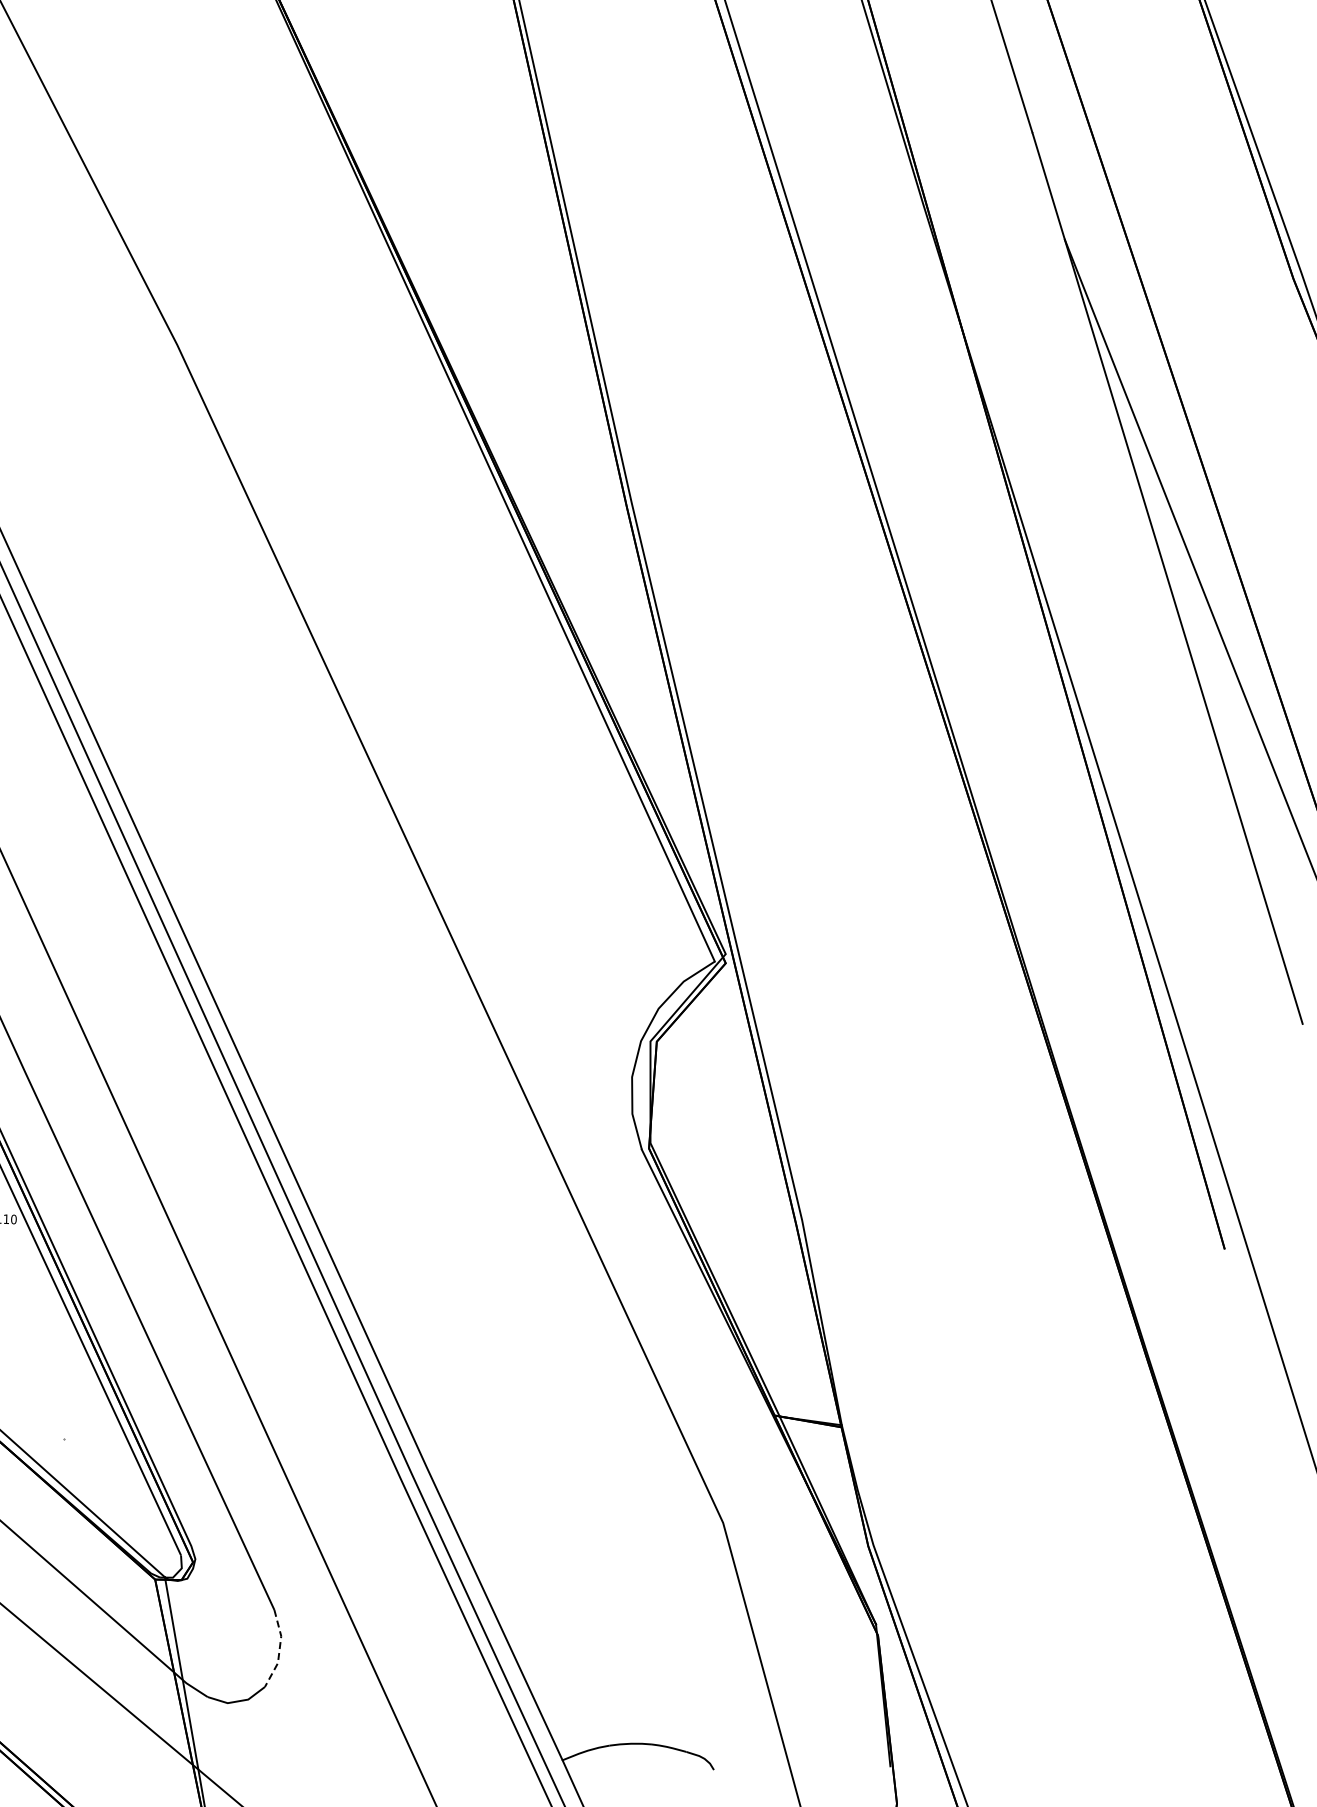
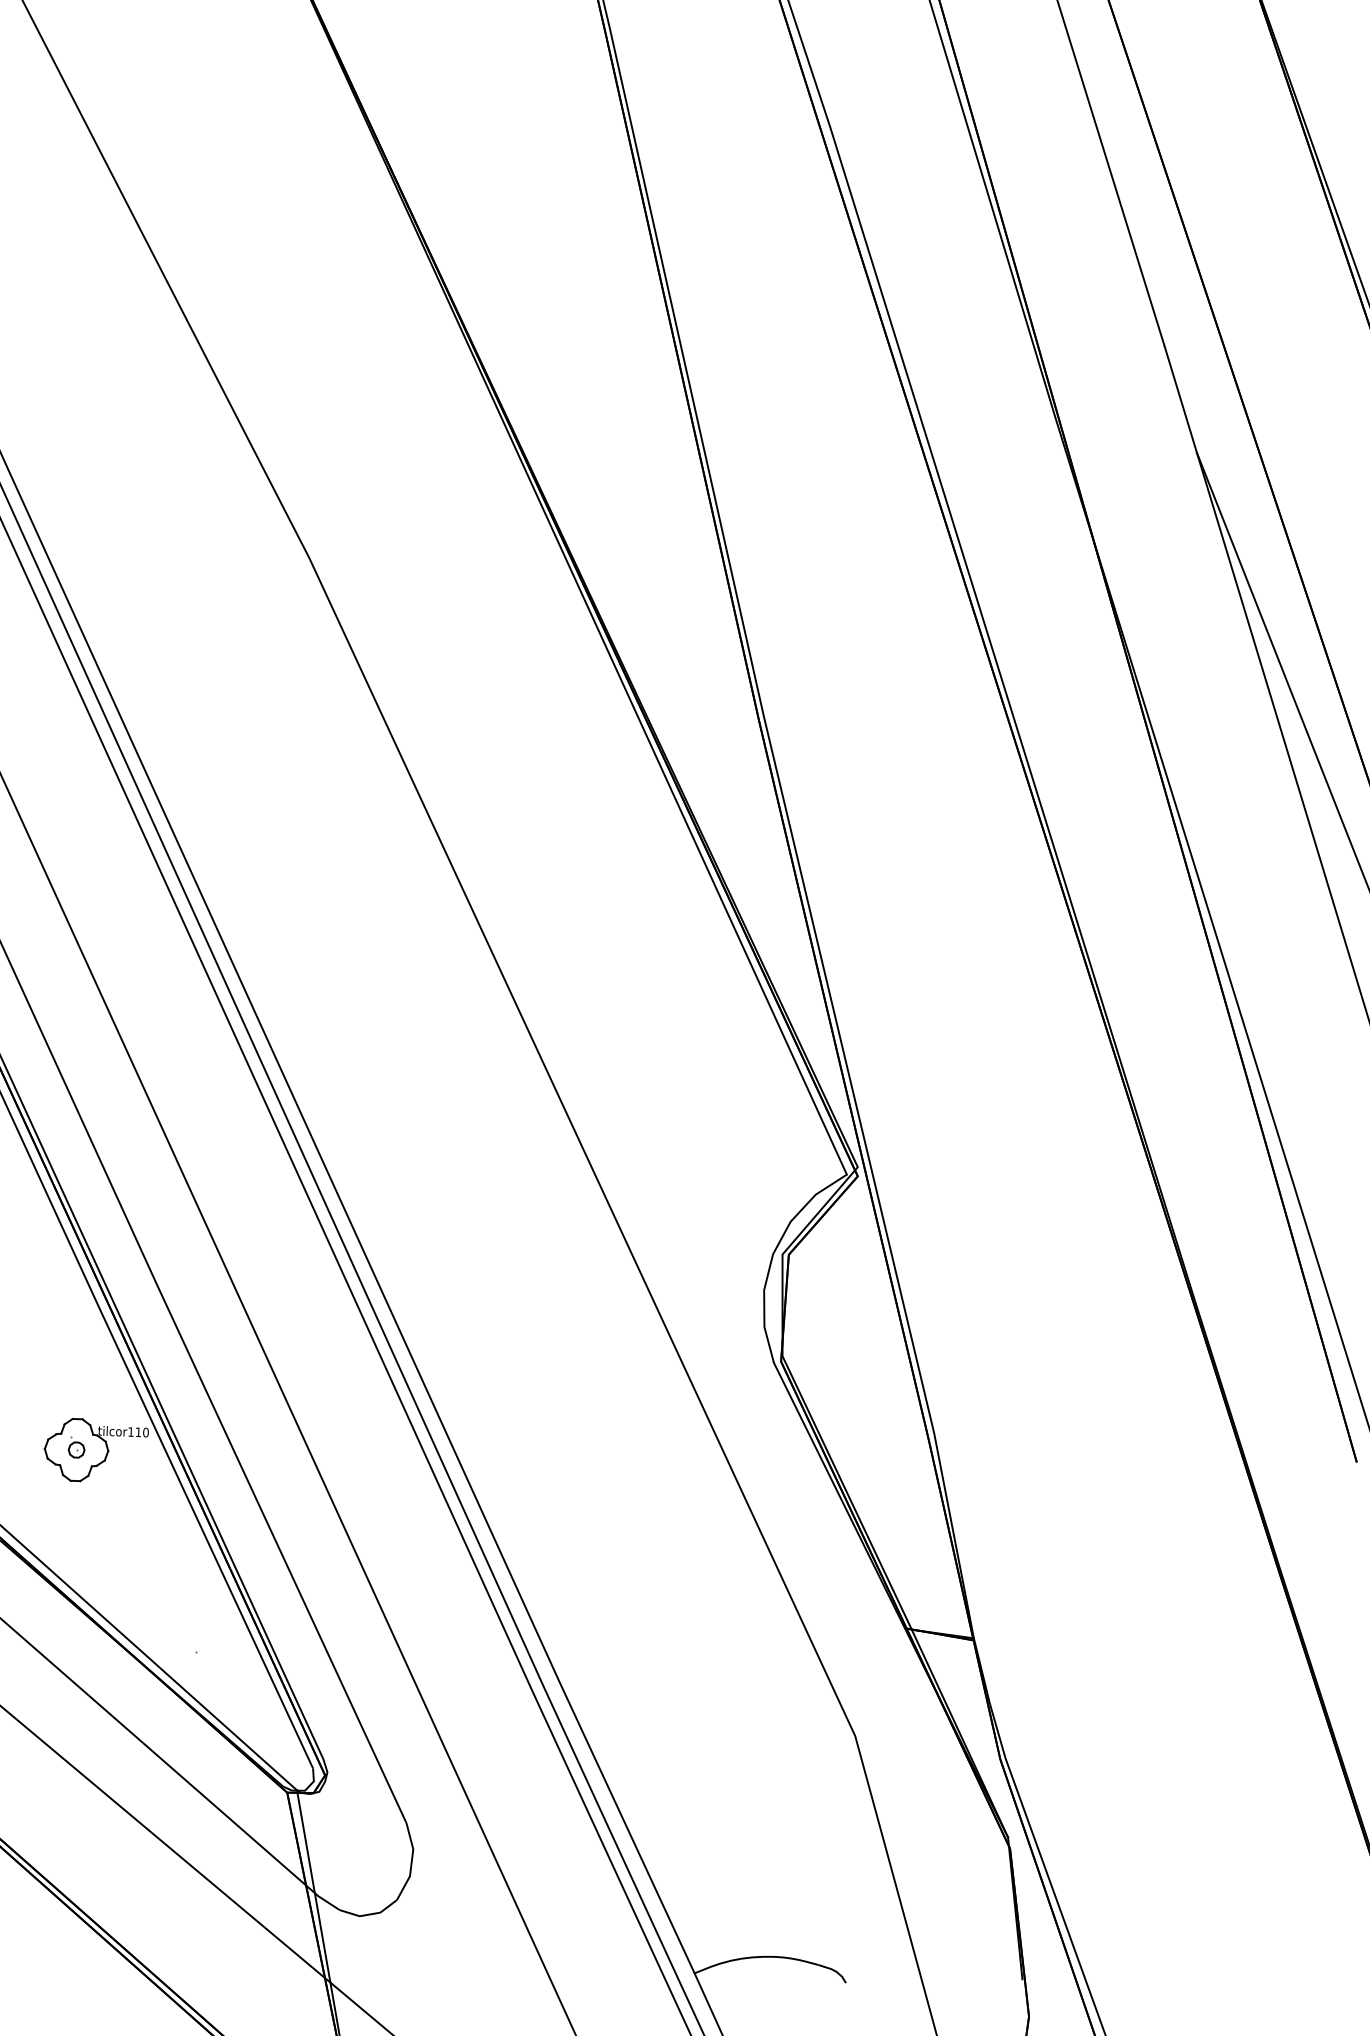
line: (279, 1649) -> (411, 1862), dashed -> solid

